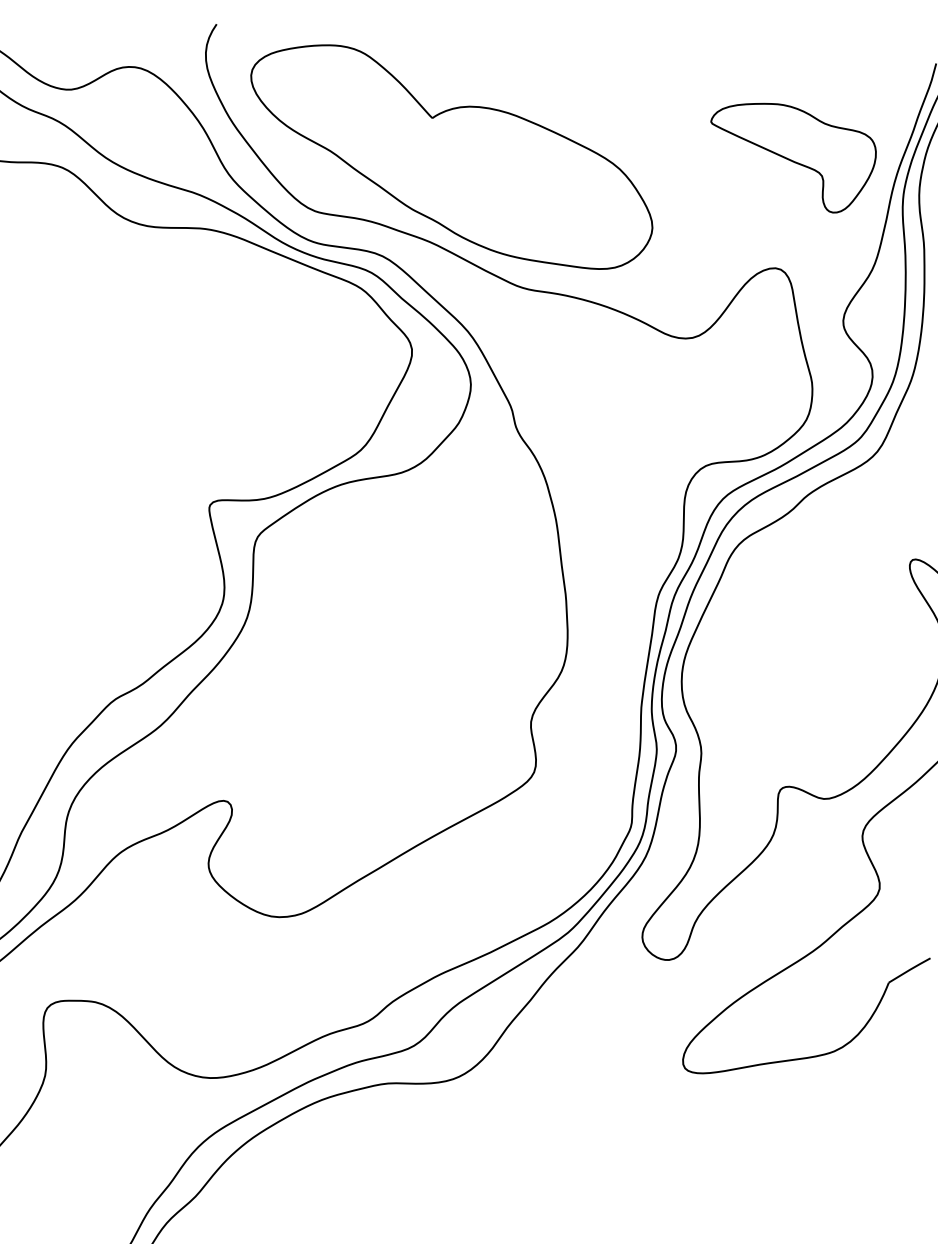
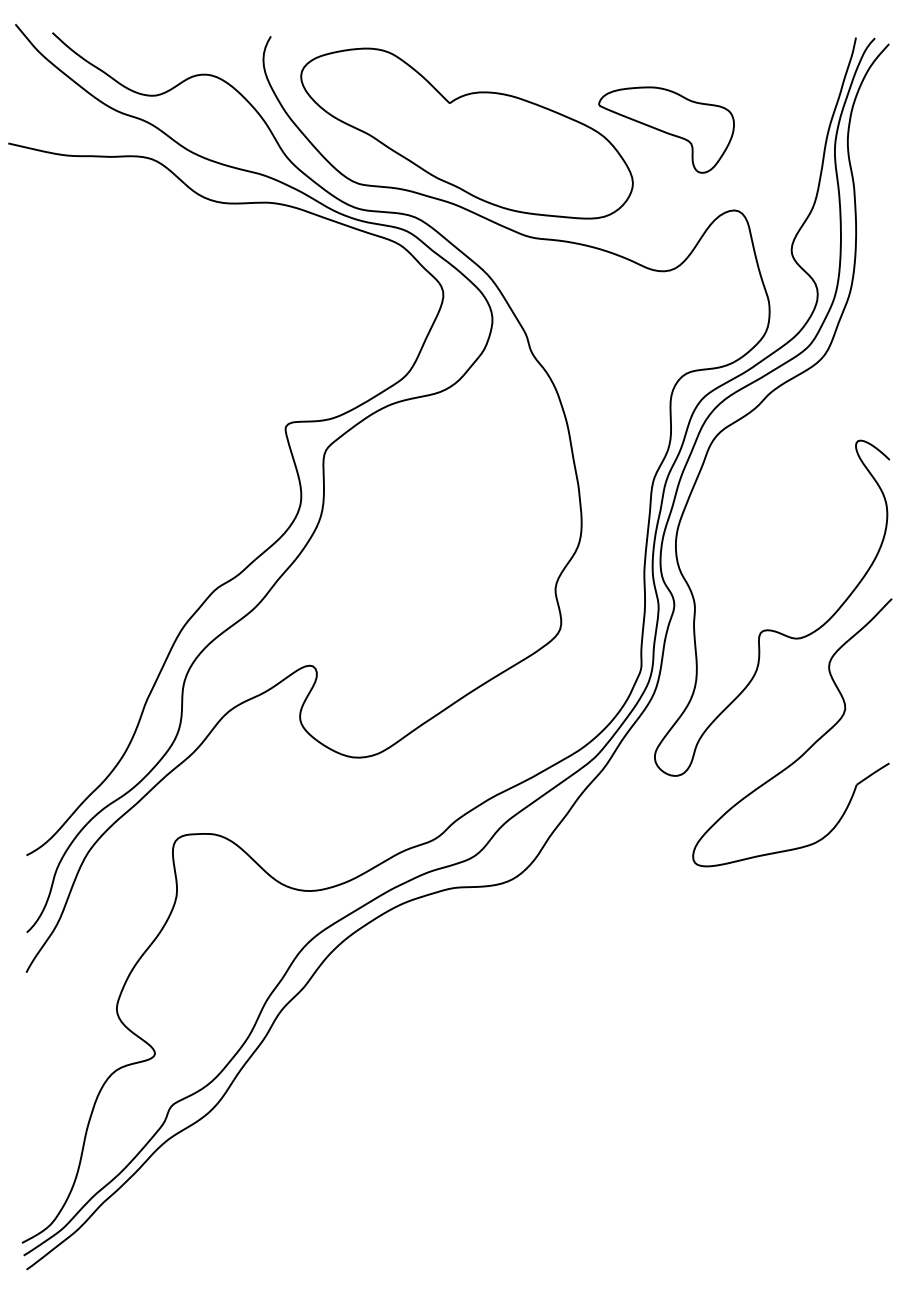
part: (792, 156) -> (666, 129), moved

